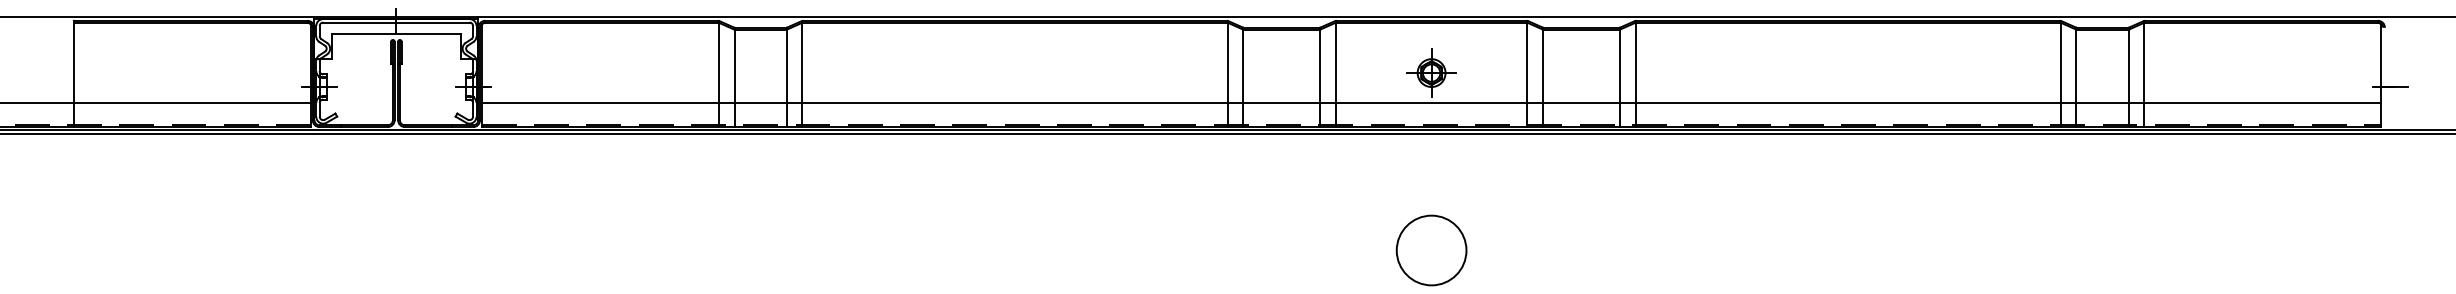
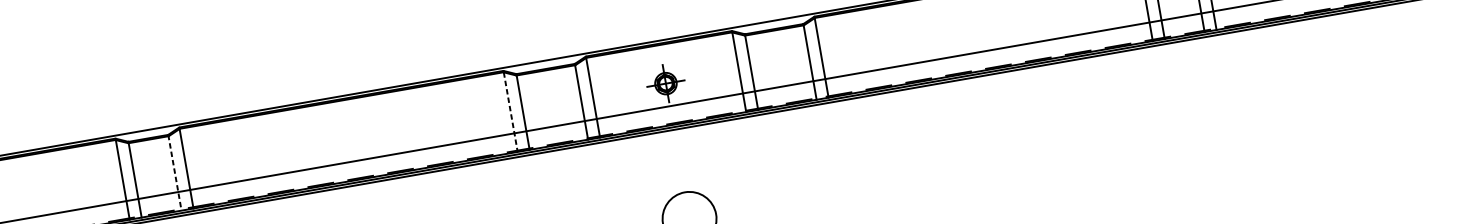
line: (1227, 75) -> (510, 112), solid -> dashed
line: (786, 77) -> (174, 172), solid -> dashed

